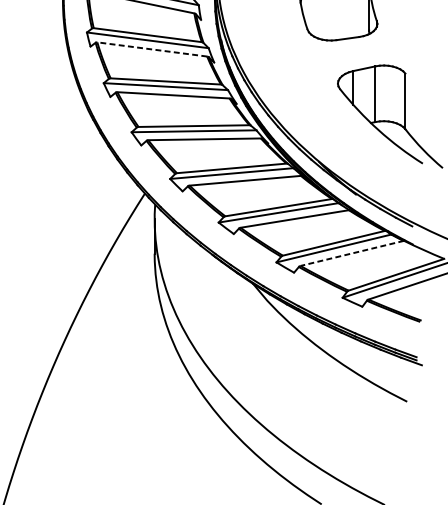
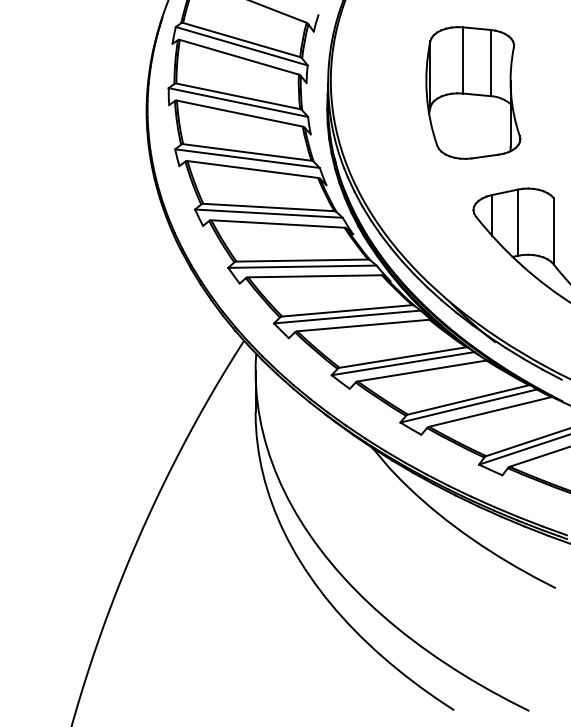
line: (152, 49) -> (252, 169), dashed -> solid
line: (352, 253) -> (490, 412), dashed -> solid

